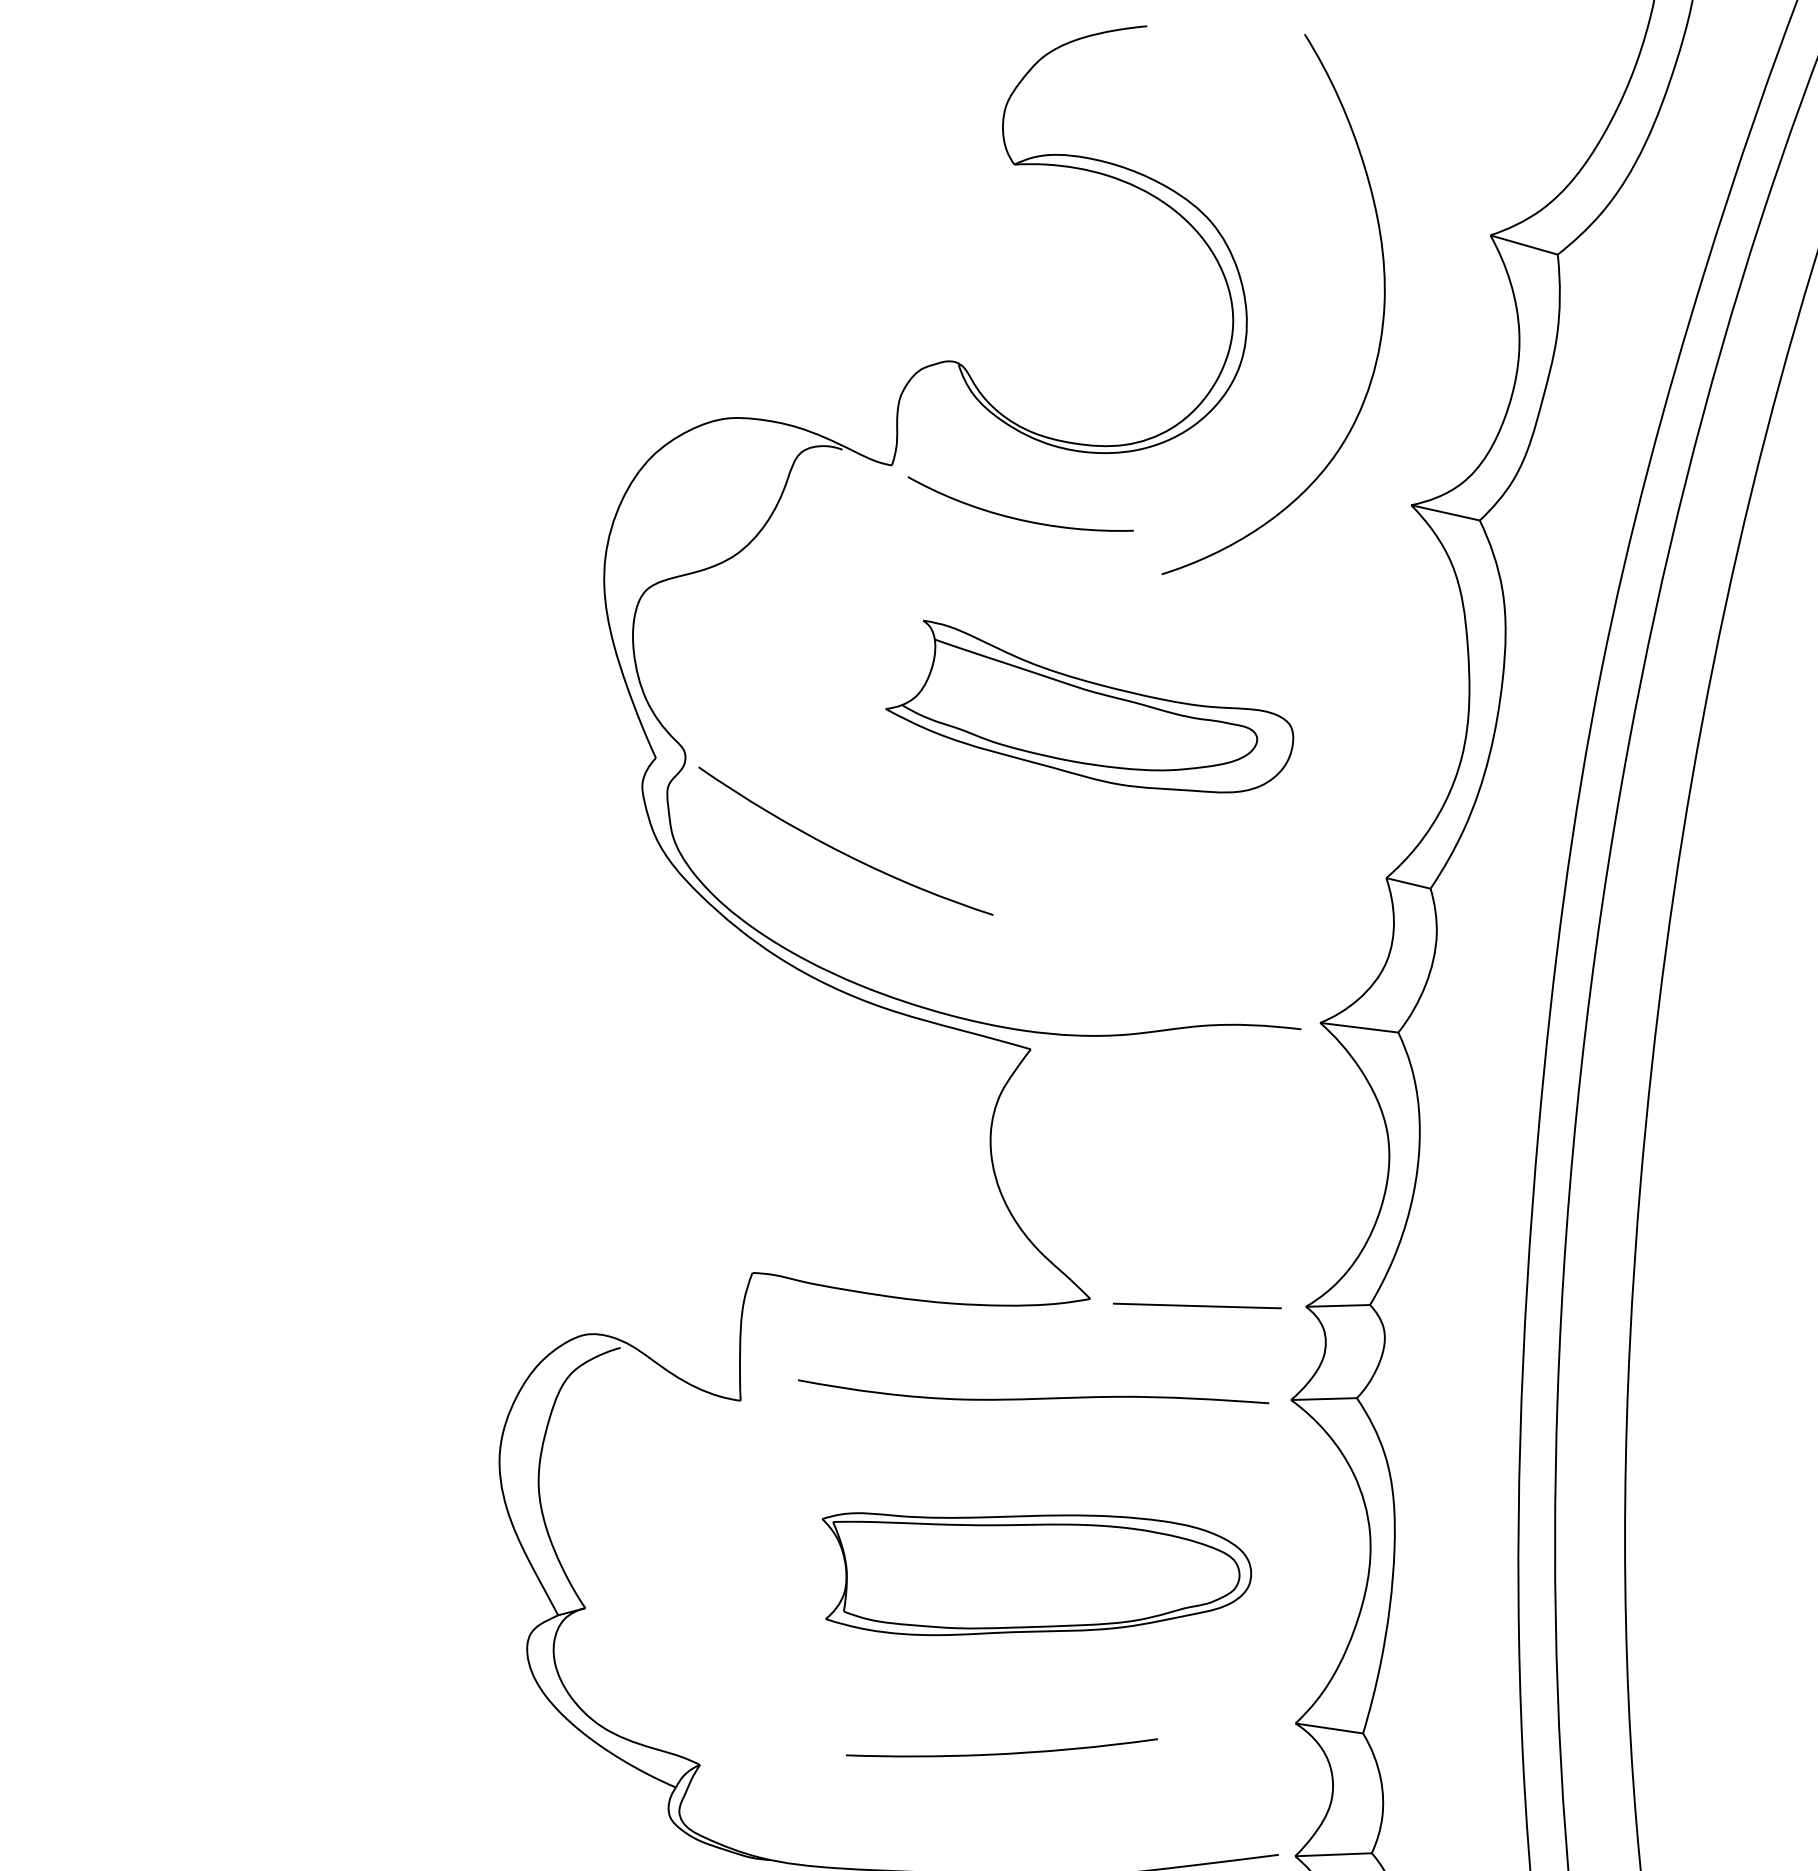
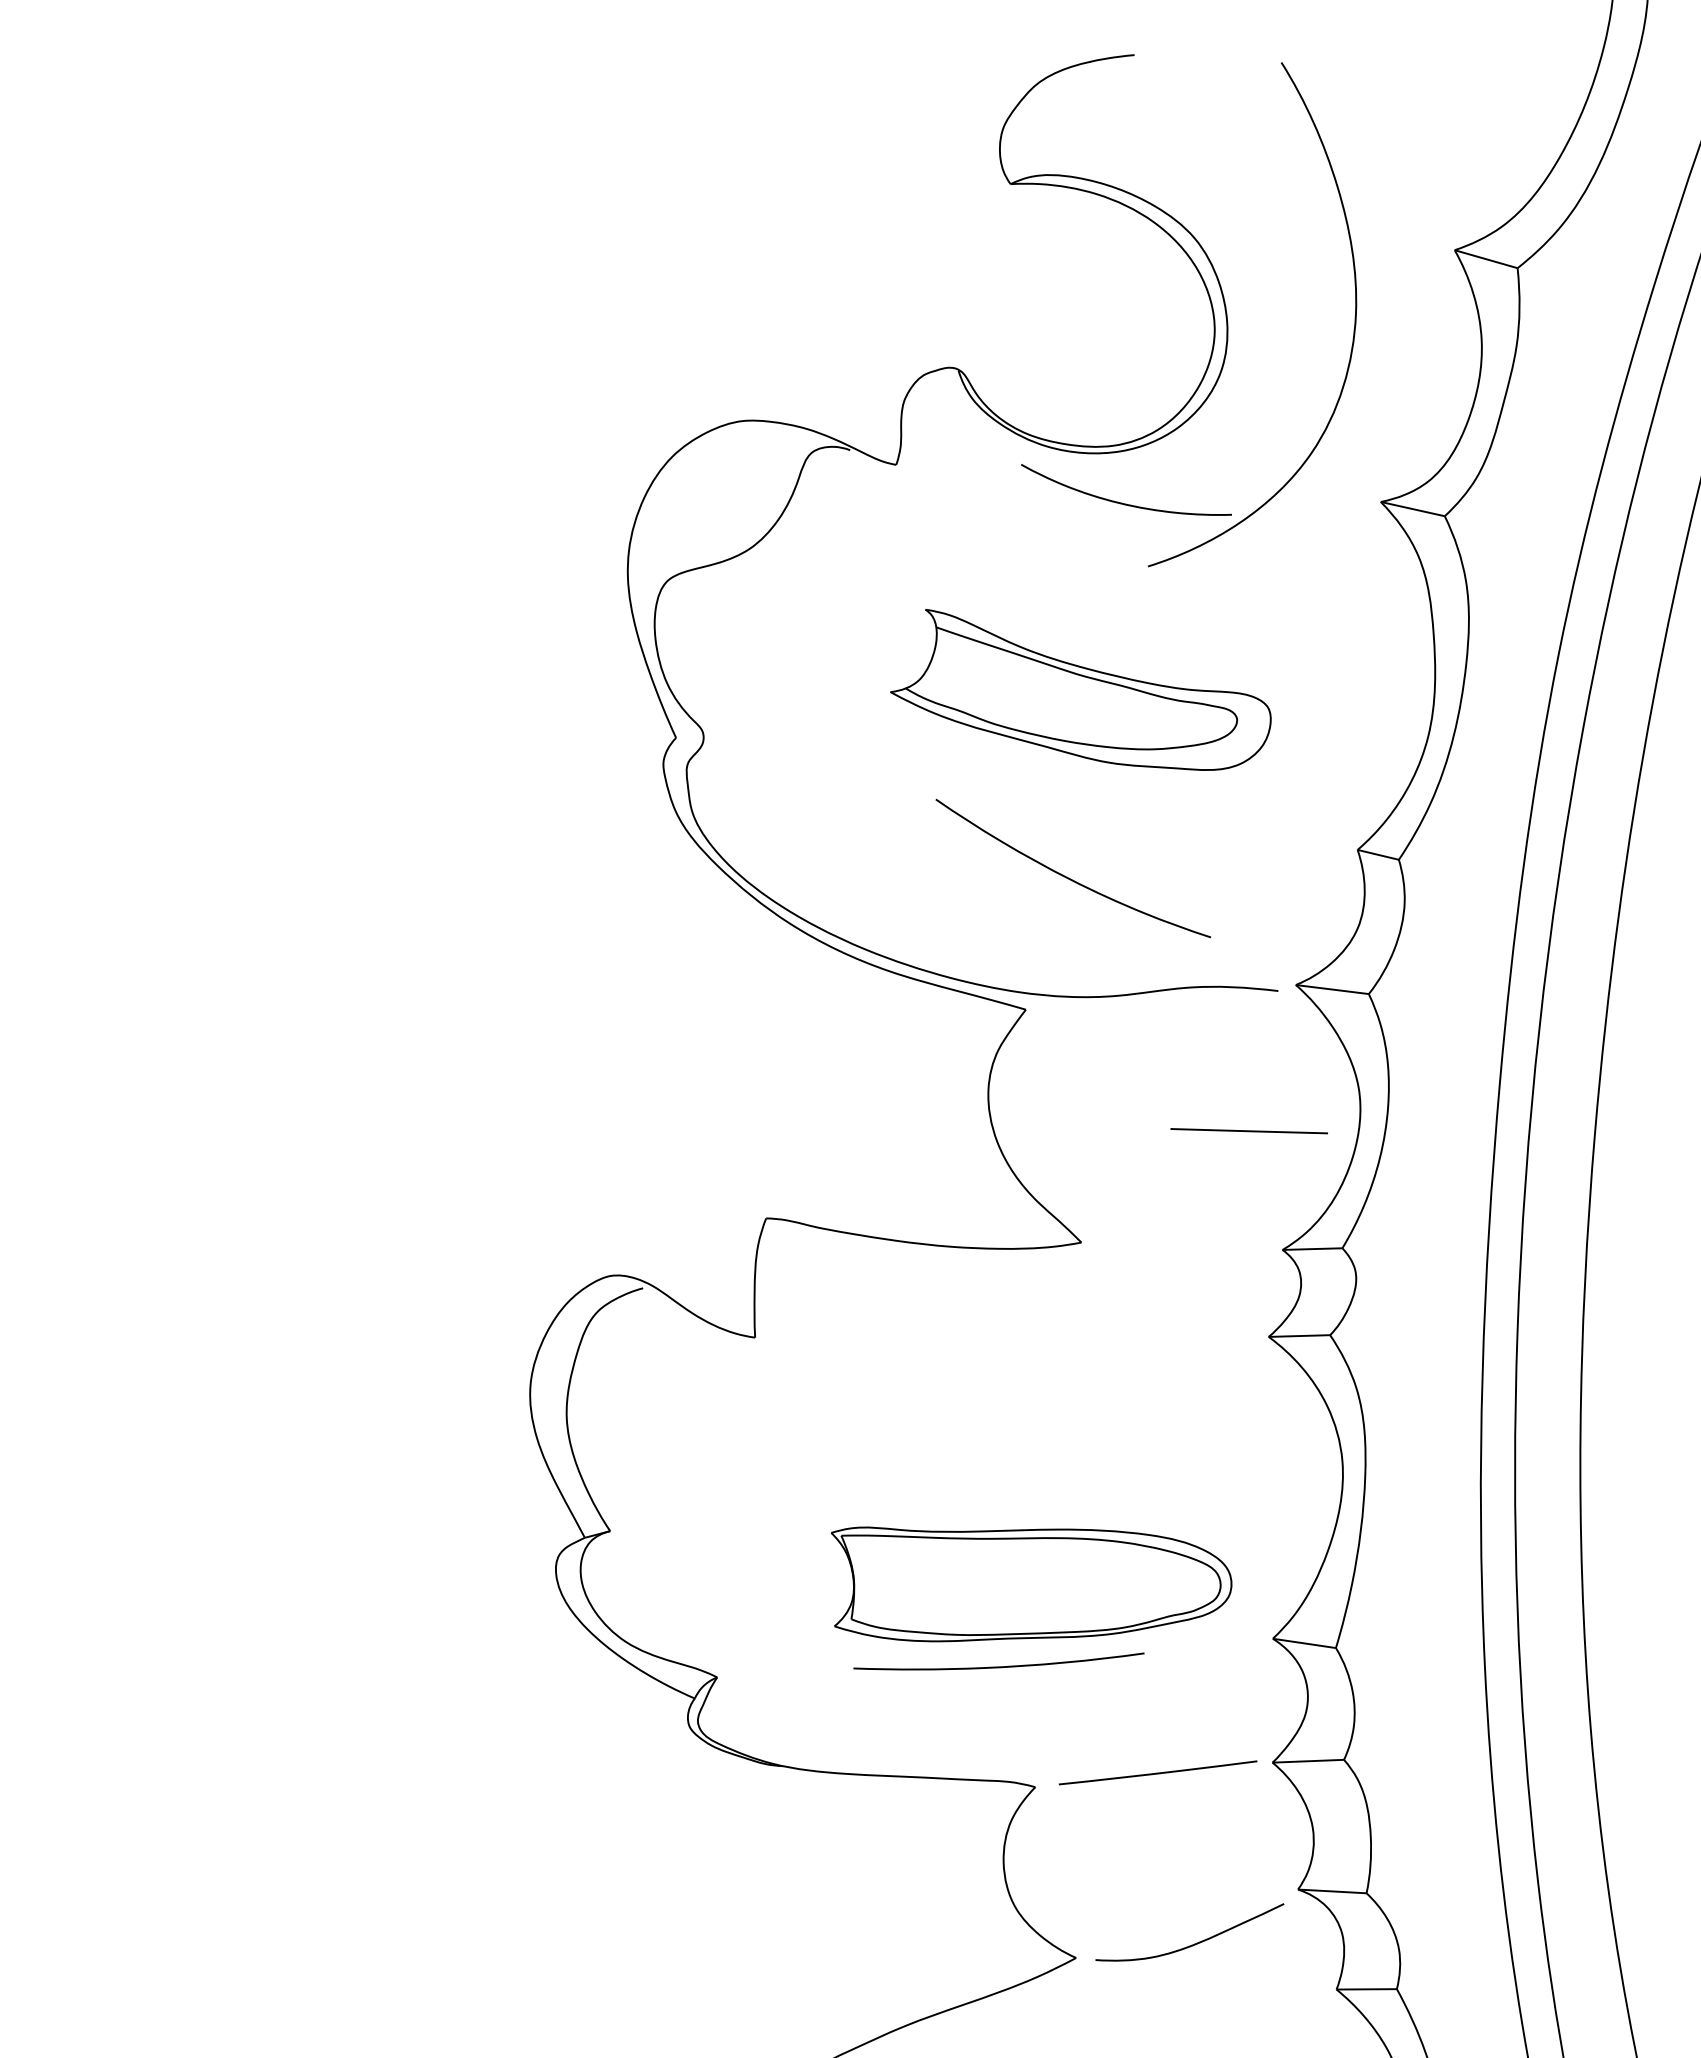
curve: (1016, 517) -> (1122, 502), moved
curve: (839, 849) -> (1067, 876), moved
line: (1196, 1306) -> (1248, 1131), moved
curve: (1033, 1398) -> (1028, 1335), removed
part: (1036, 1574) -> (1031, 1584), moved

